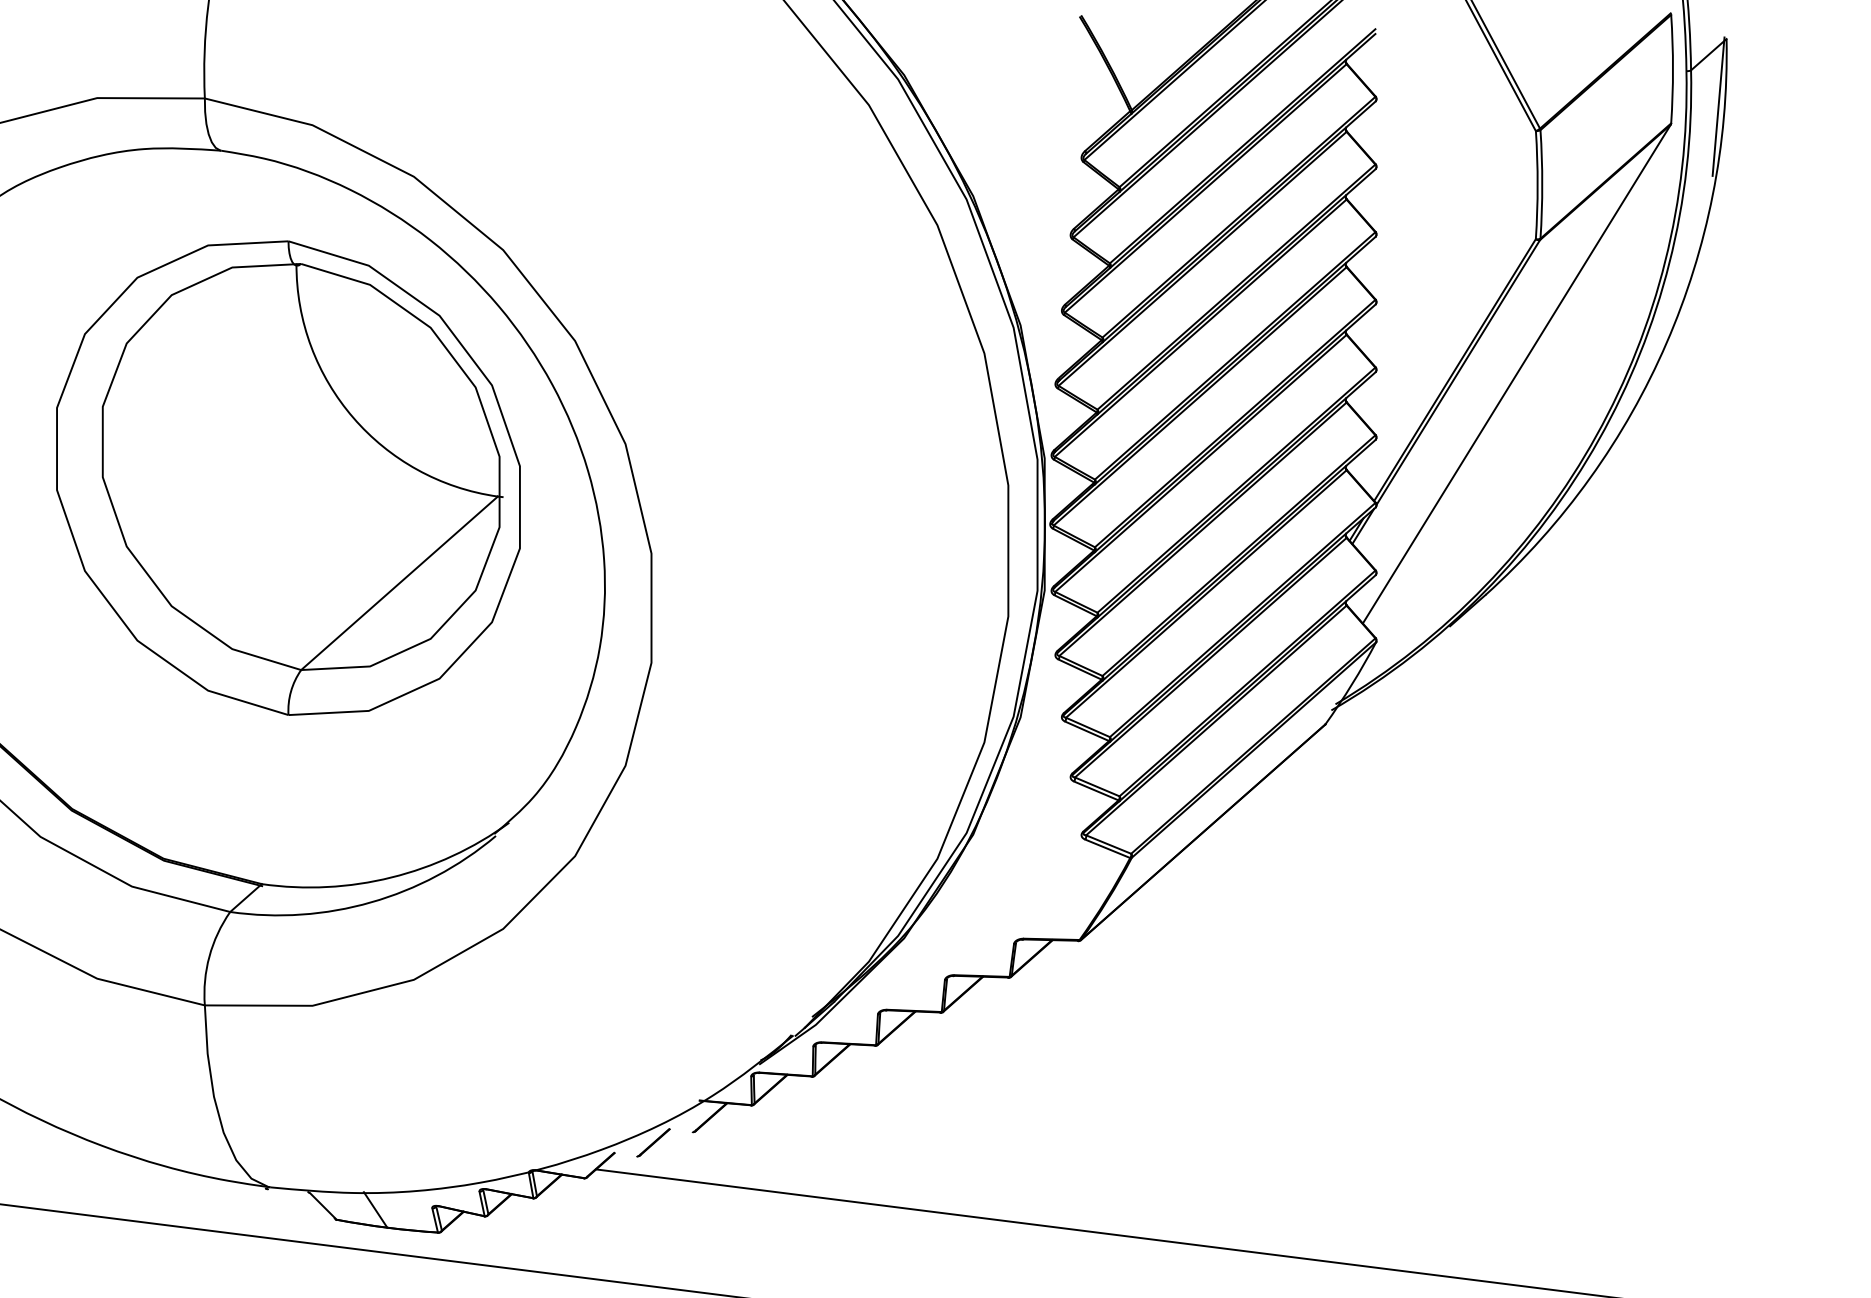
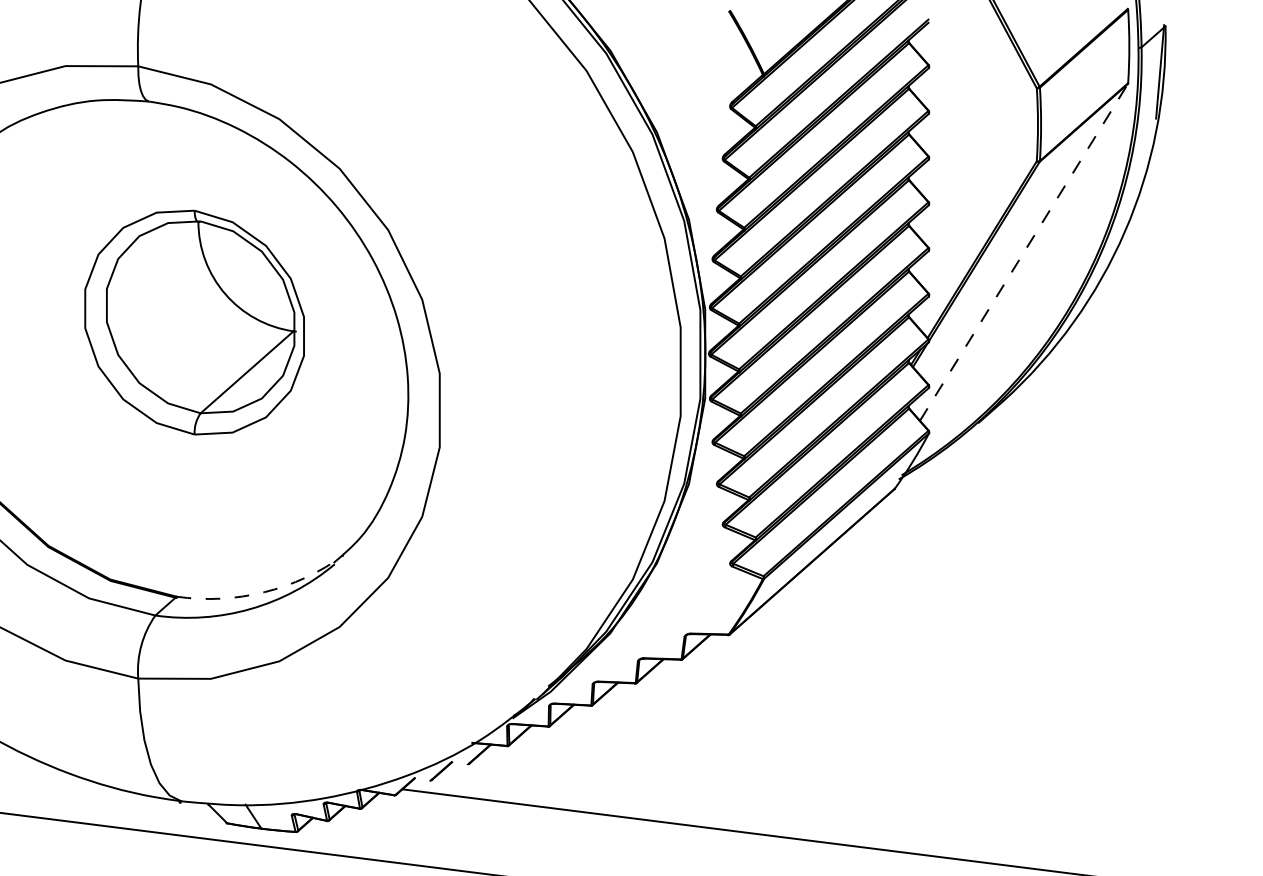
line: (1516, 374) -> (1023, 252), solid -> dashed
part: (288, 477) -> (194, 322), size x0.7
arc: (391, 877) -> (264, 592), solid -> dashed

